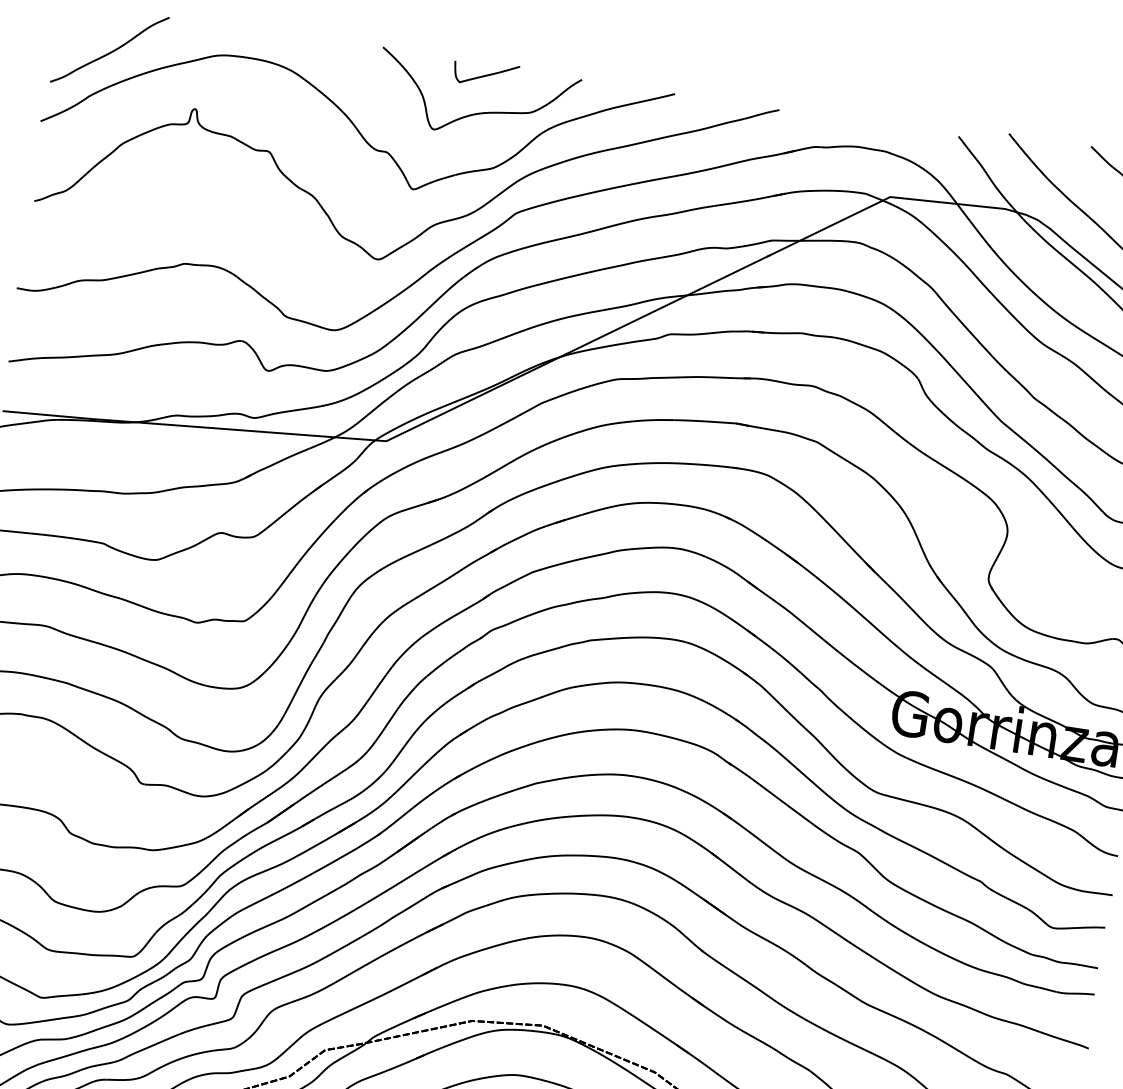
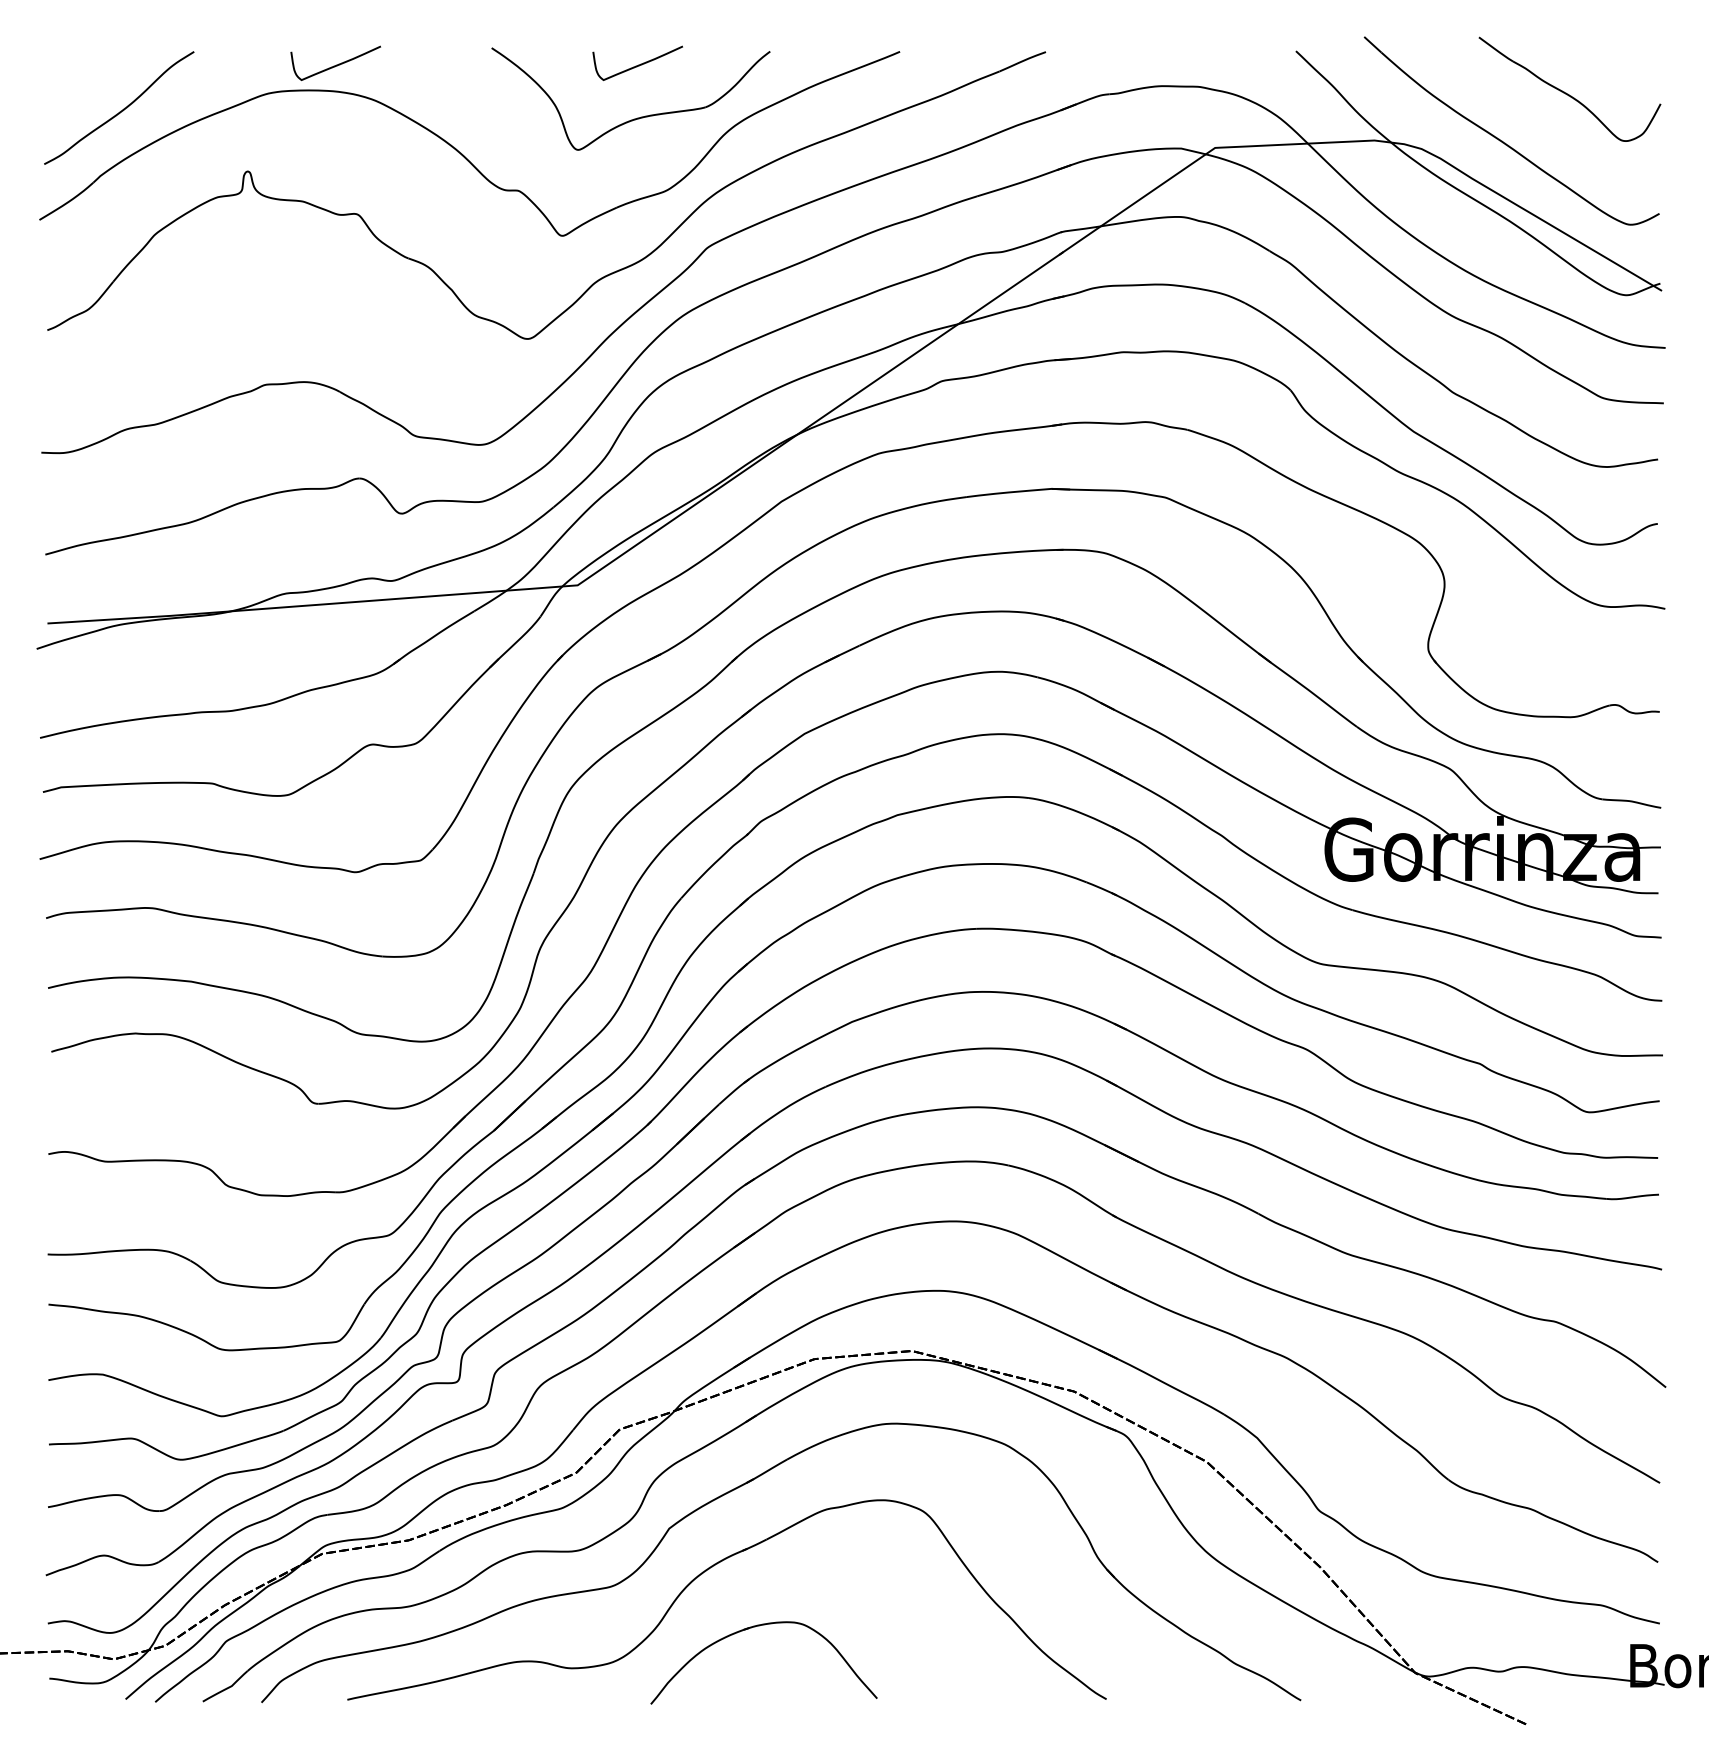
curve: (270, 42) -> (336, 64), added

